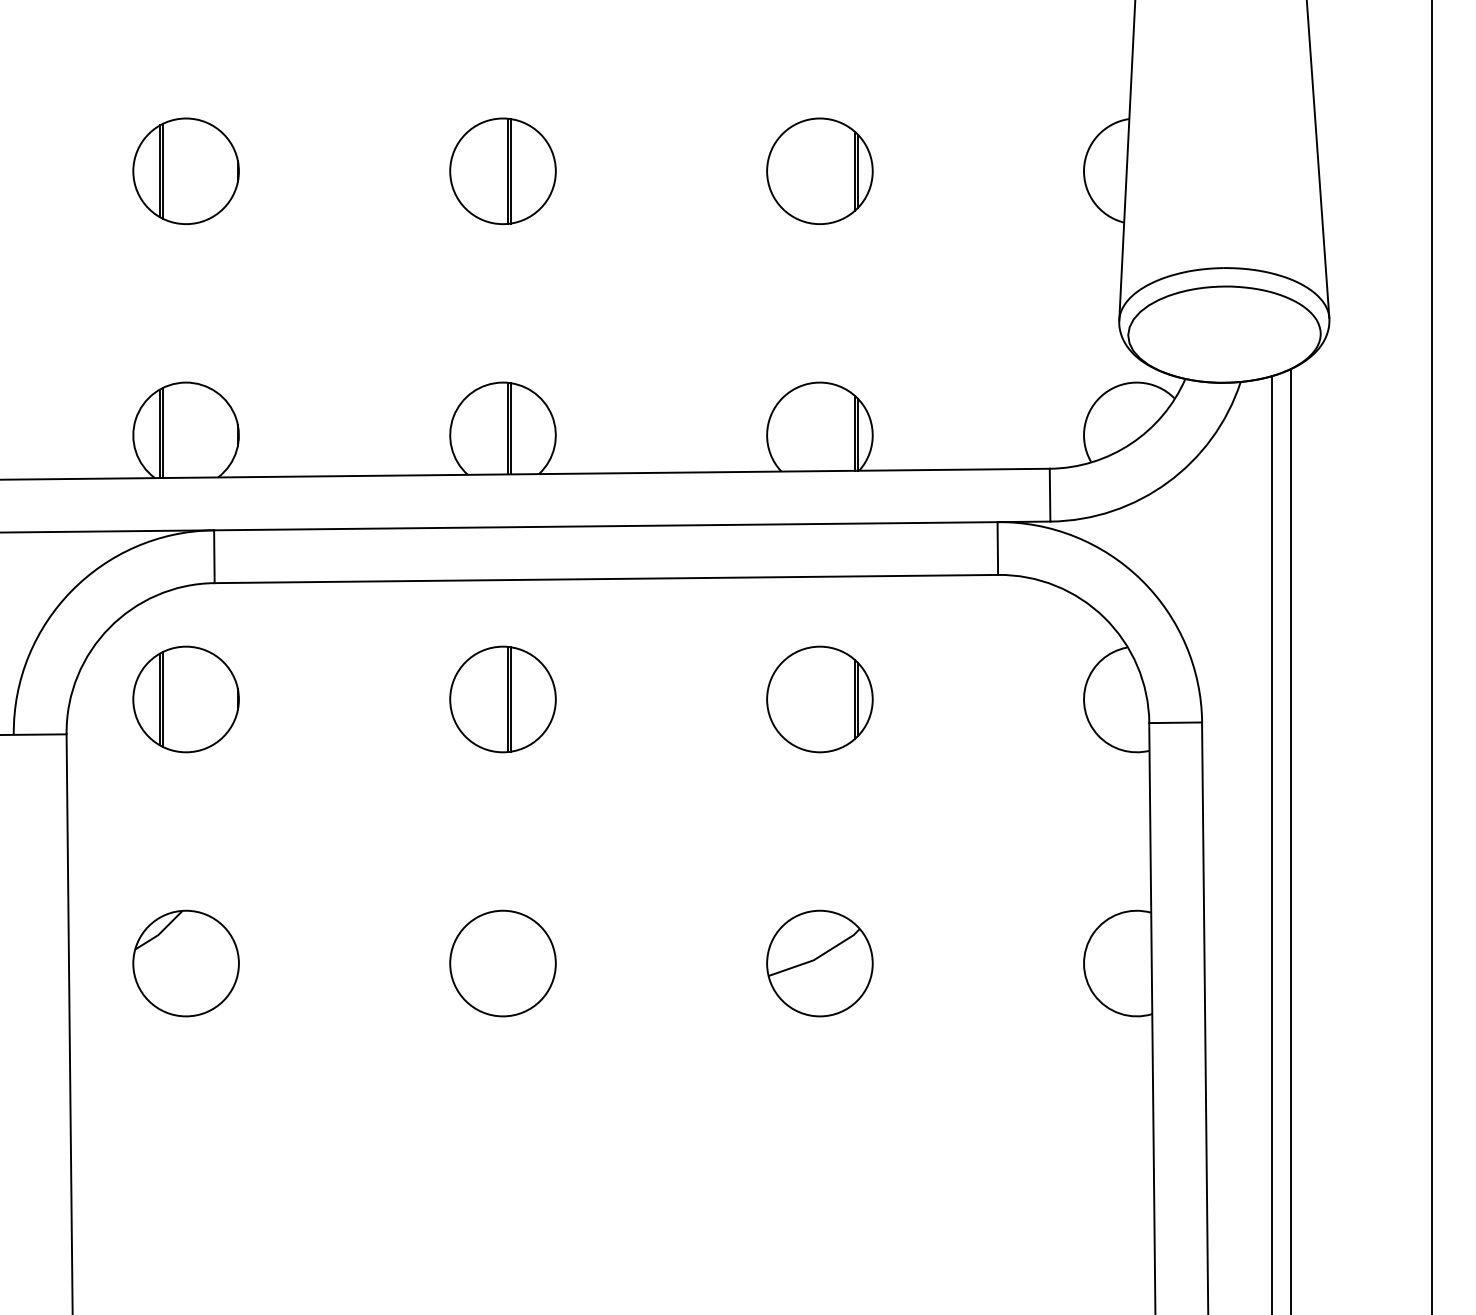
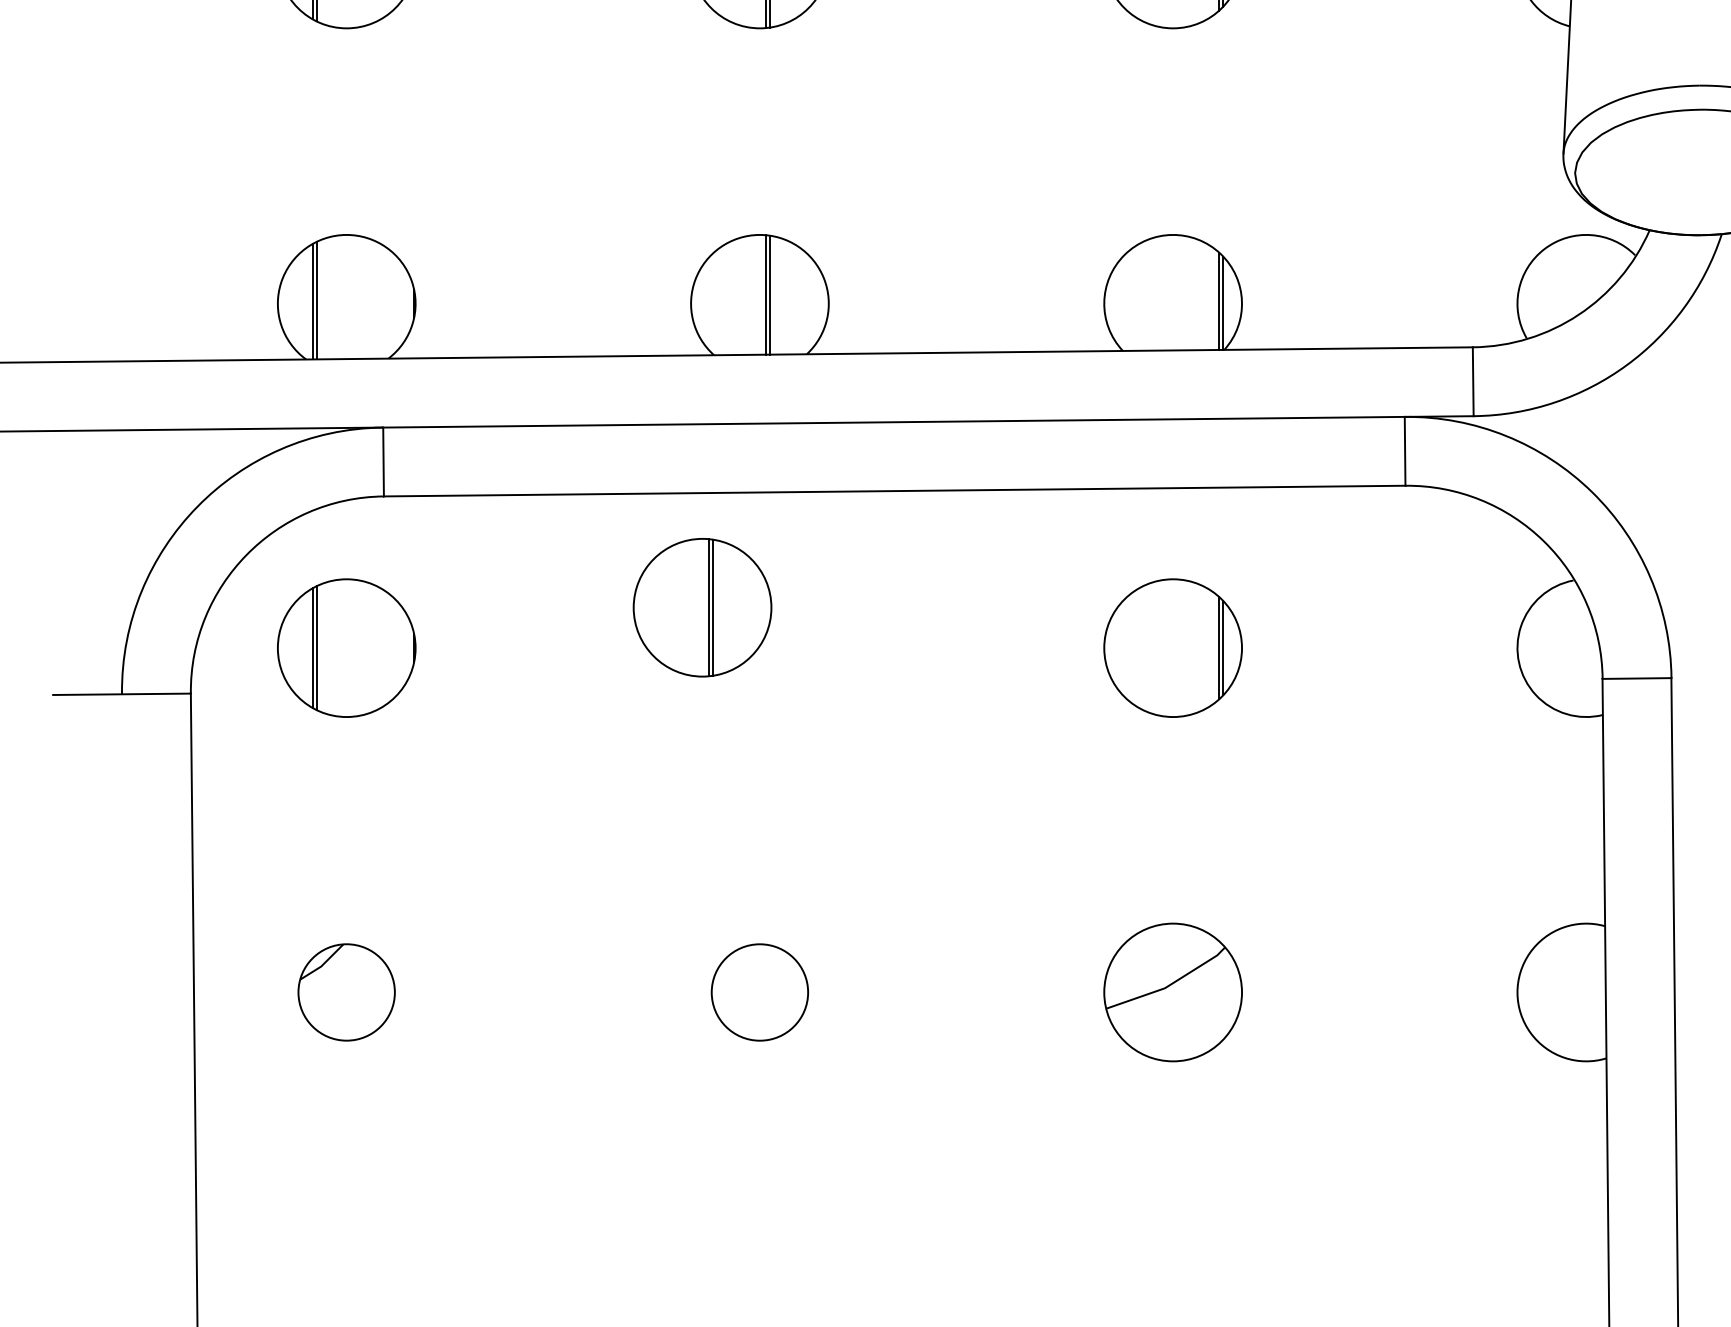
part: (502, 699) -> (701, 607), moved
part: (185, 963) -> (345, 992), size x0.7
circle: (502, 963) -> (759, 992), size x0.7

